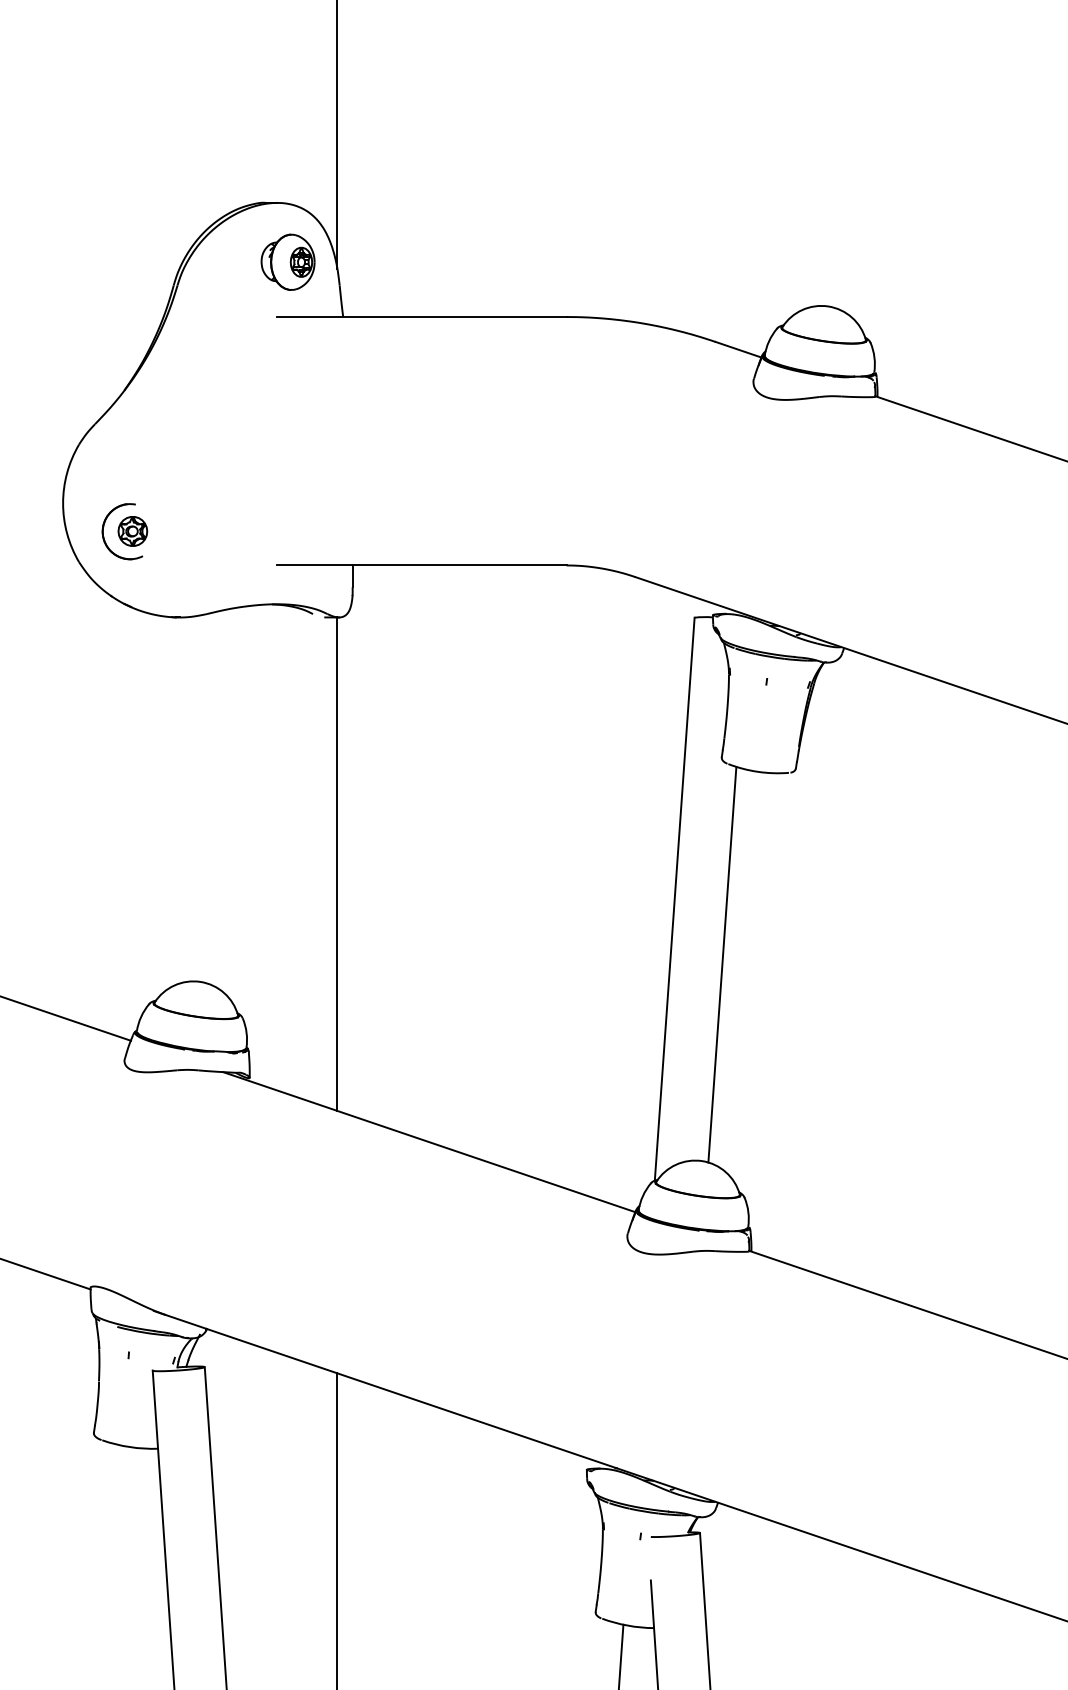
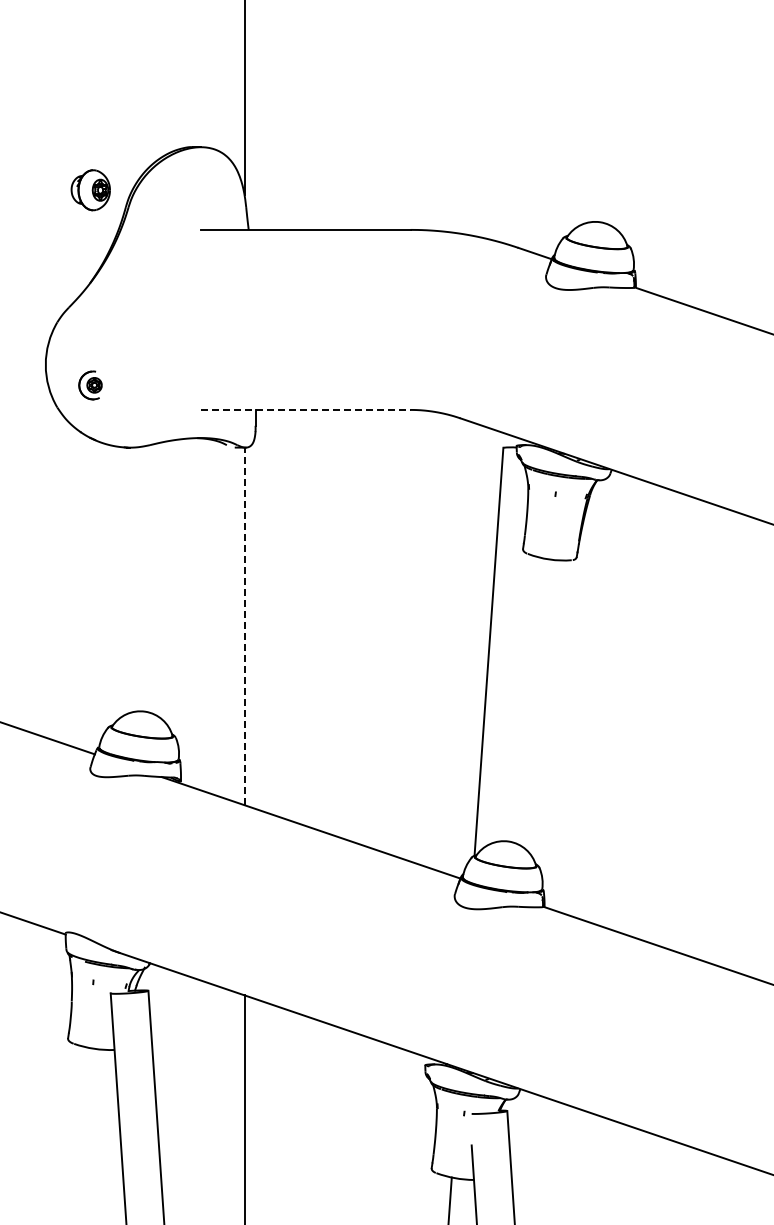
part: (287, 262) -> (90, 190), moved
part: (124, 531) -> (90, 385), size x0.7
line: (421, 564) -> (305, 409), solid -> dashed
line: (337, 864) -> (244, 626), solid -> dashed
line: (722, 963) -> (523, 698), removed

